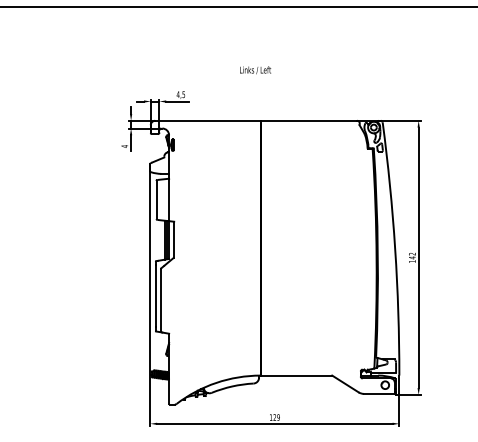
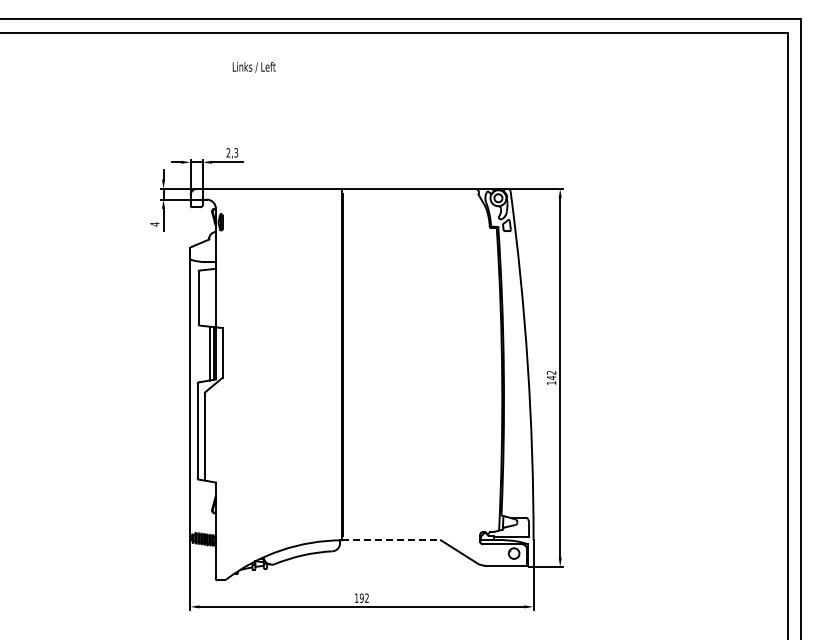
text: (255, 70) -> (253, 67), moved
text: (180, 94) -> (231, 152), 4,5 -> 2,3
line: (297, 375) -> (392, 540), solid -> dashed
text: (276, 417) -> (363, 597), 129 -> 192

